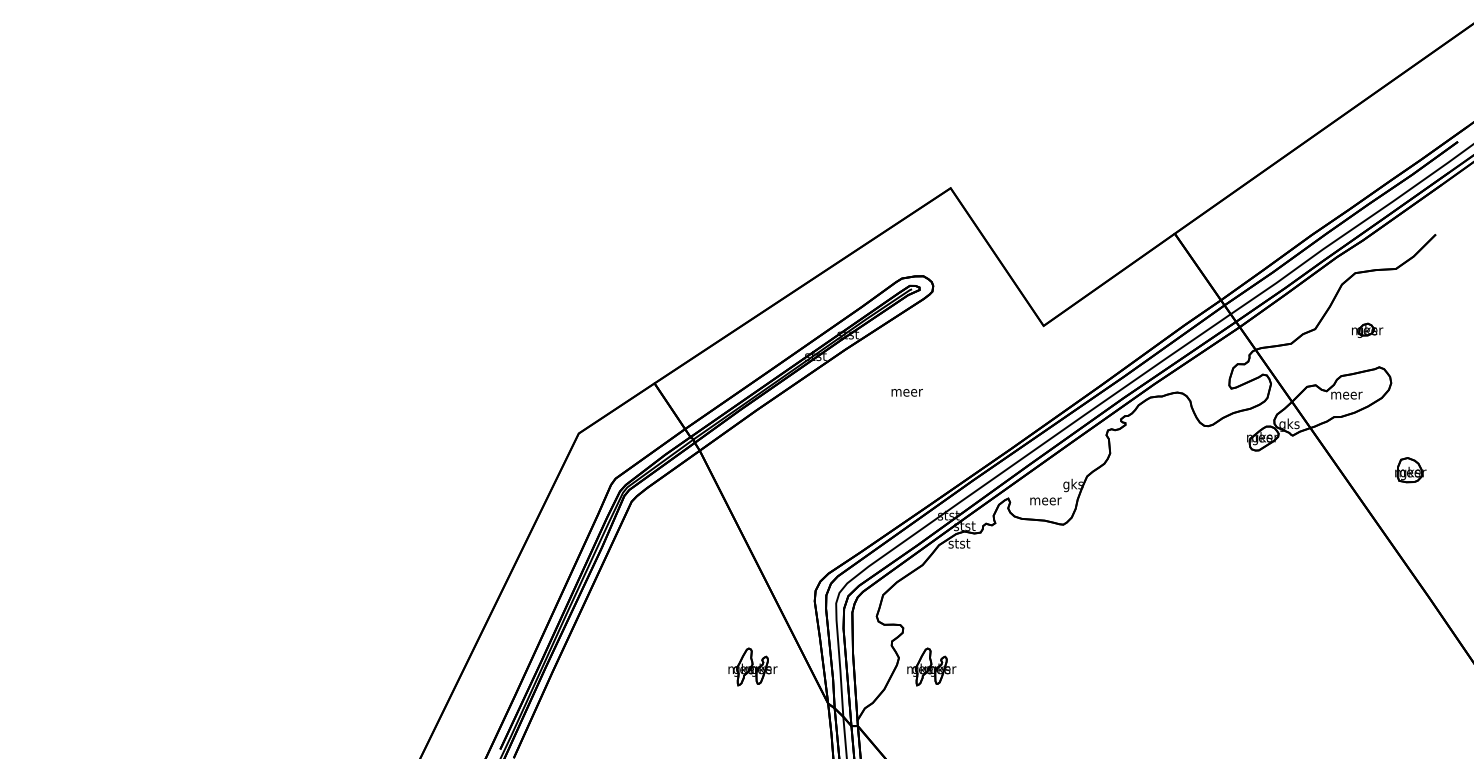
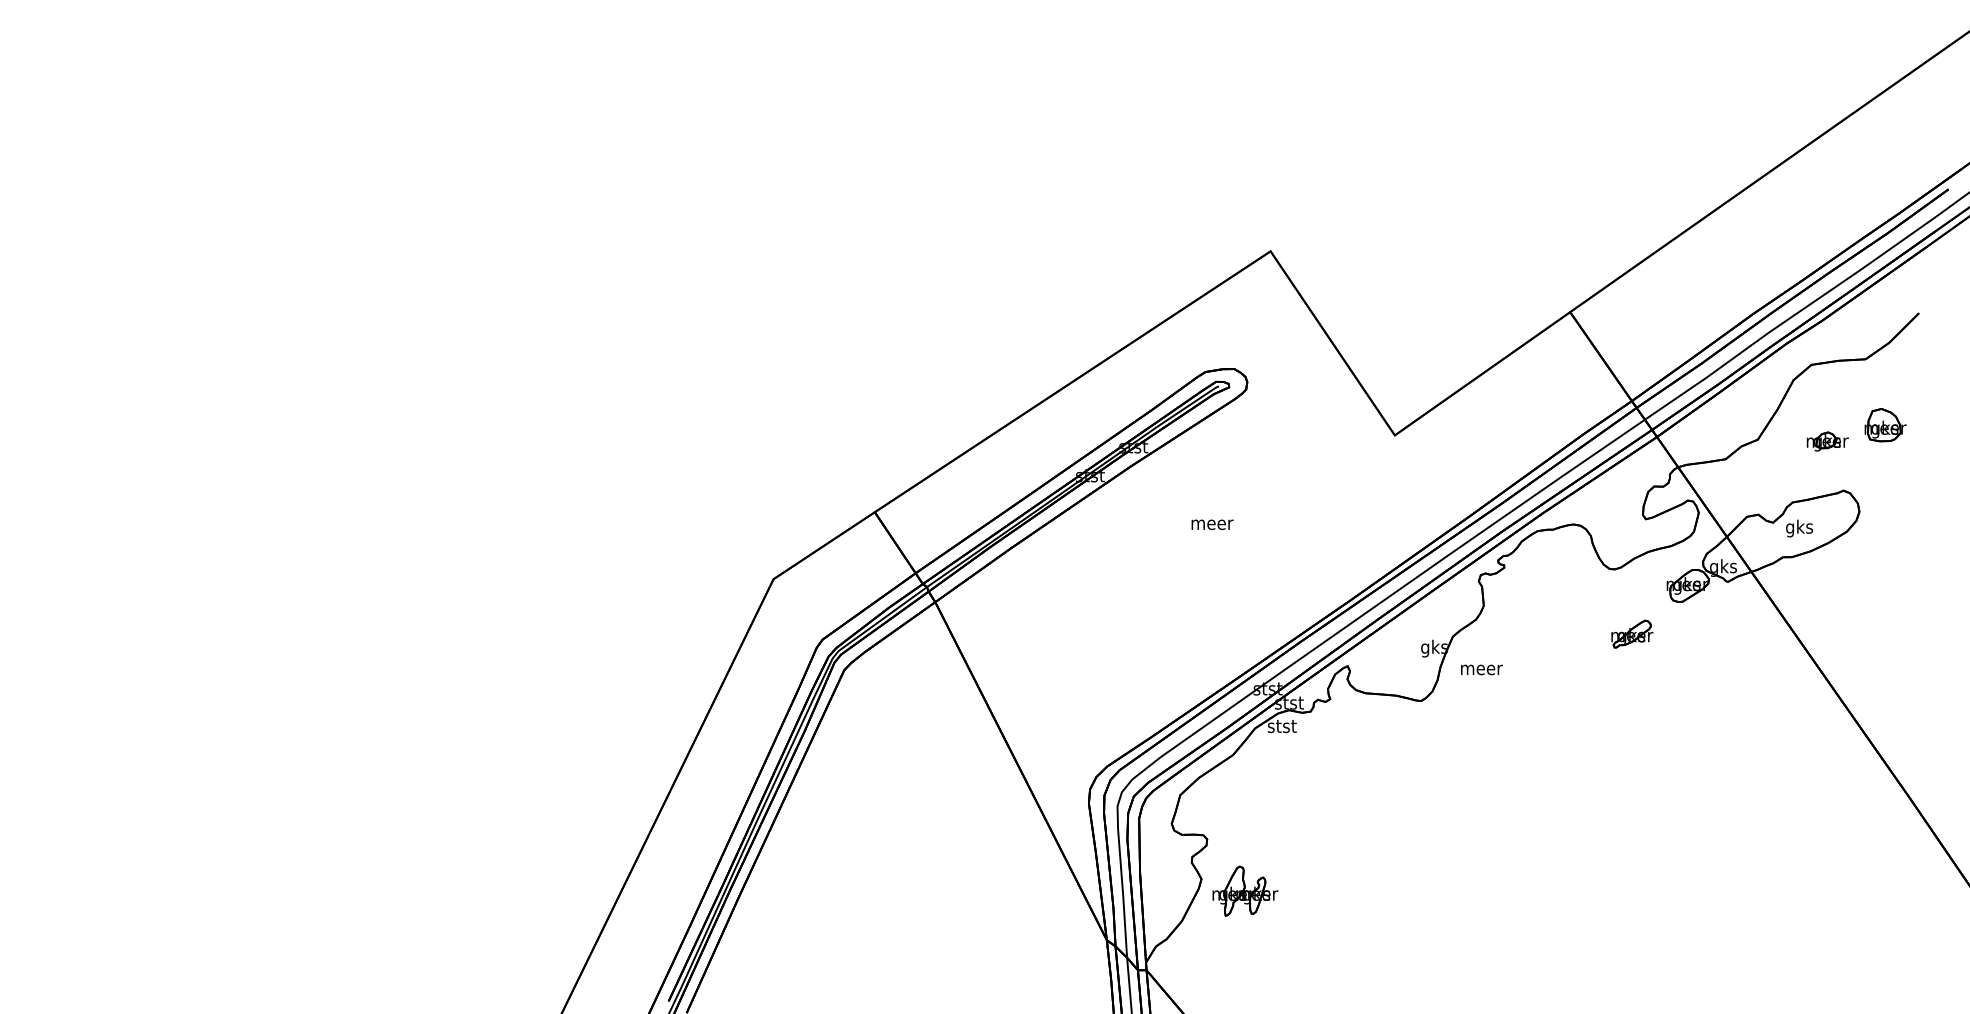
text: (1347, 395) -> (1800, 528), meer -> gks
part: (1410, 470) -> (1885, 425), moved
part: (1221, 474) -> (1632, 633), added
text: (1045, 501) -> (1481, 669), moved
part: (753, 666) -> (1006, 890), removed

